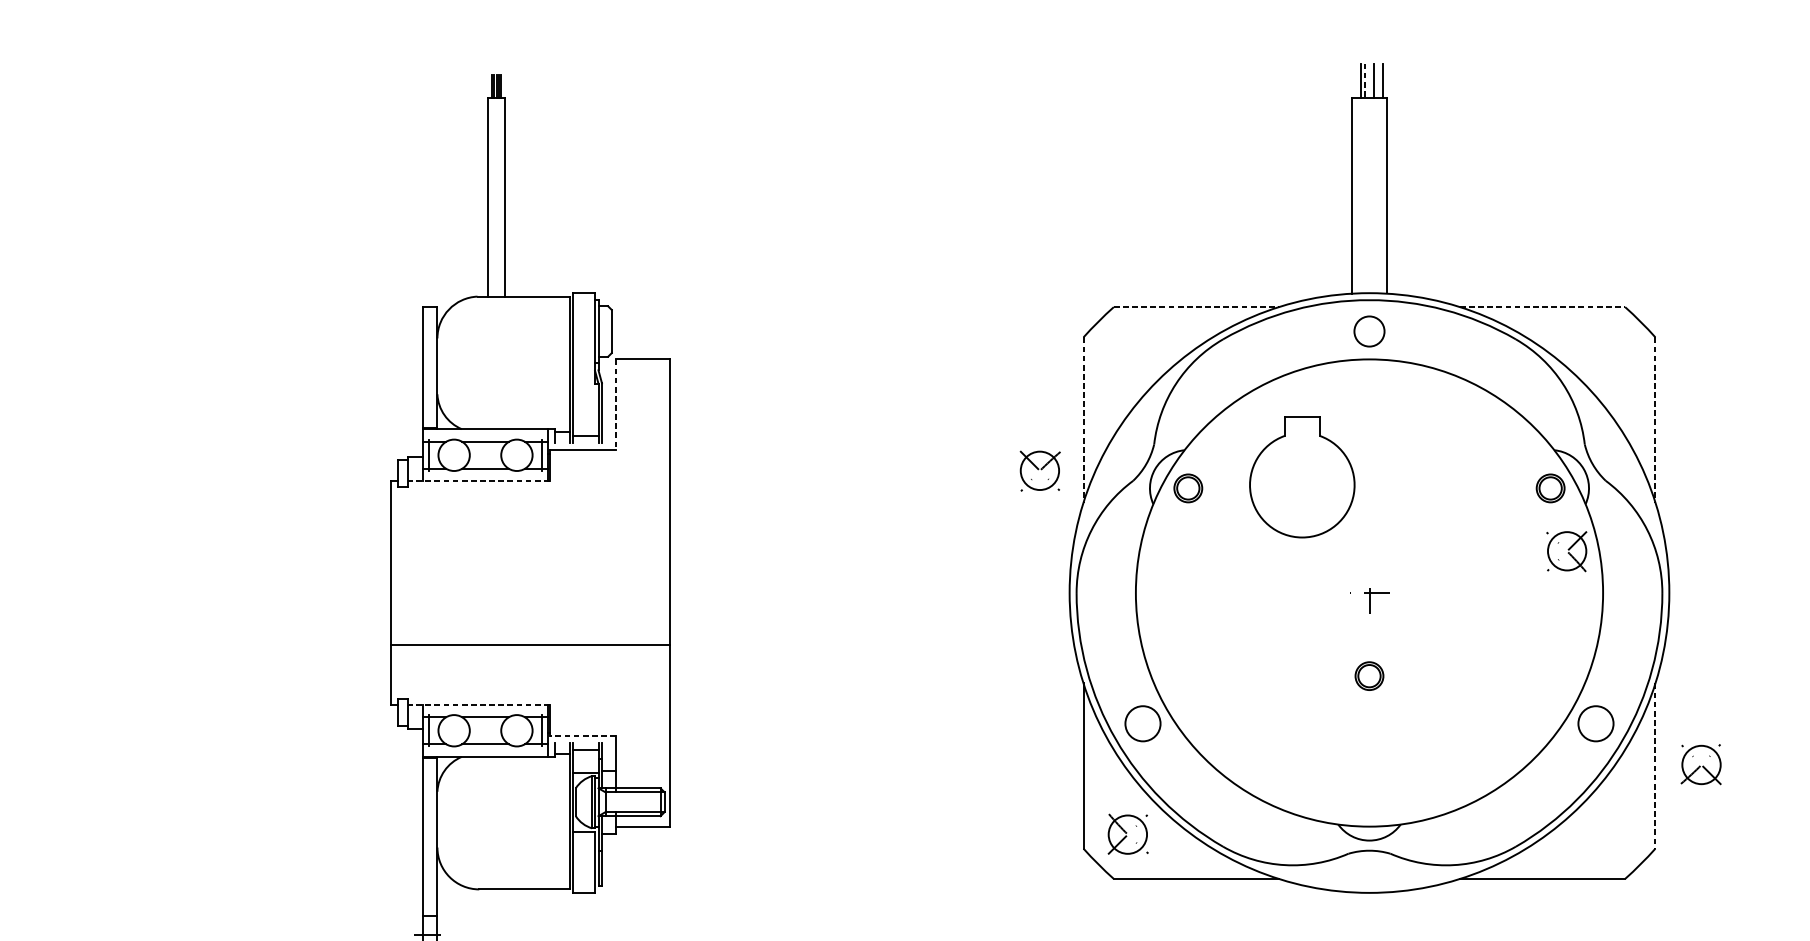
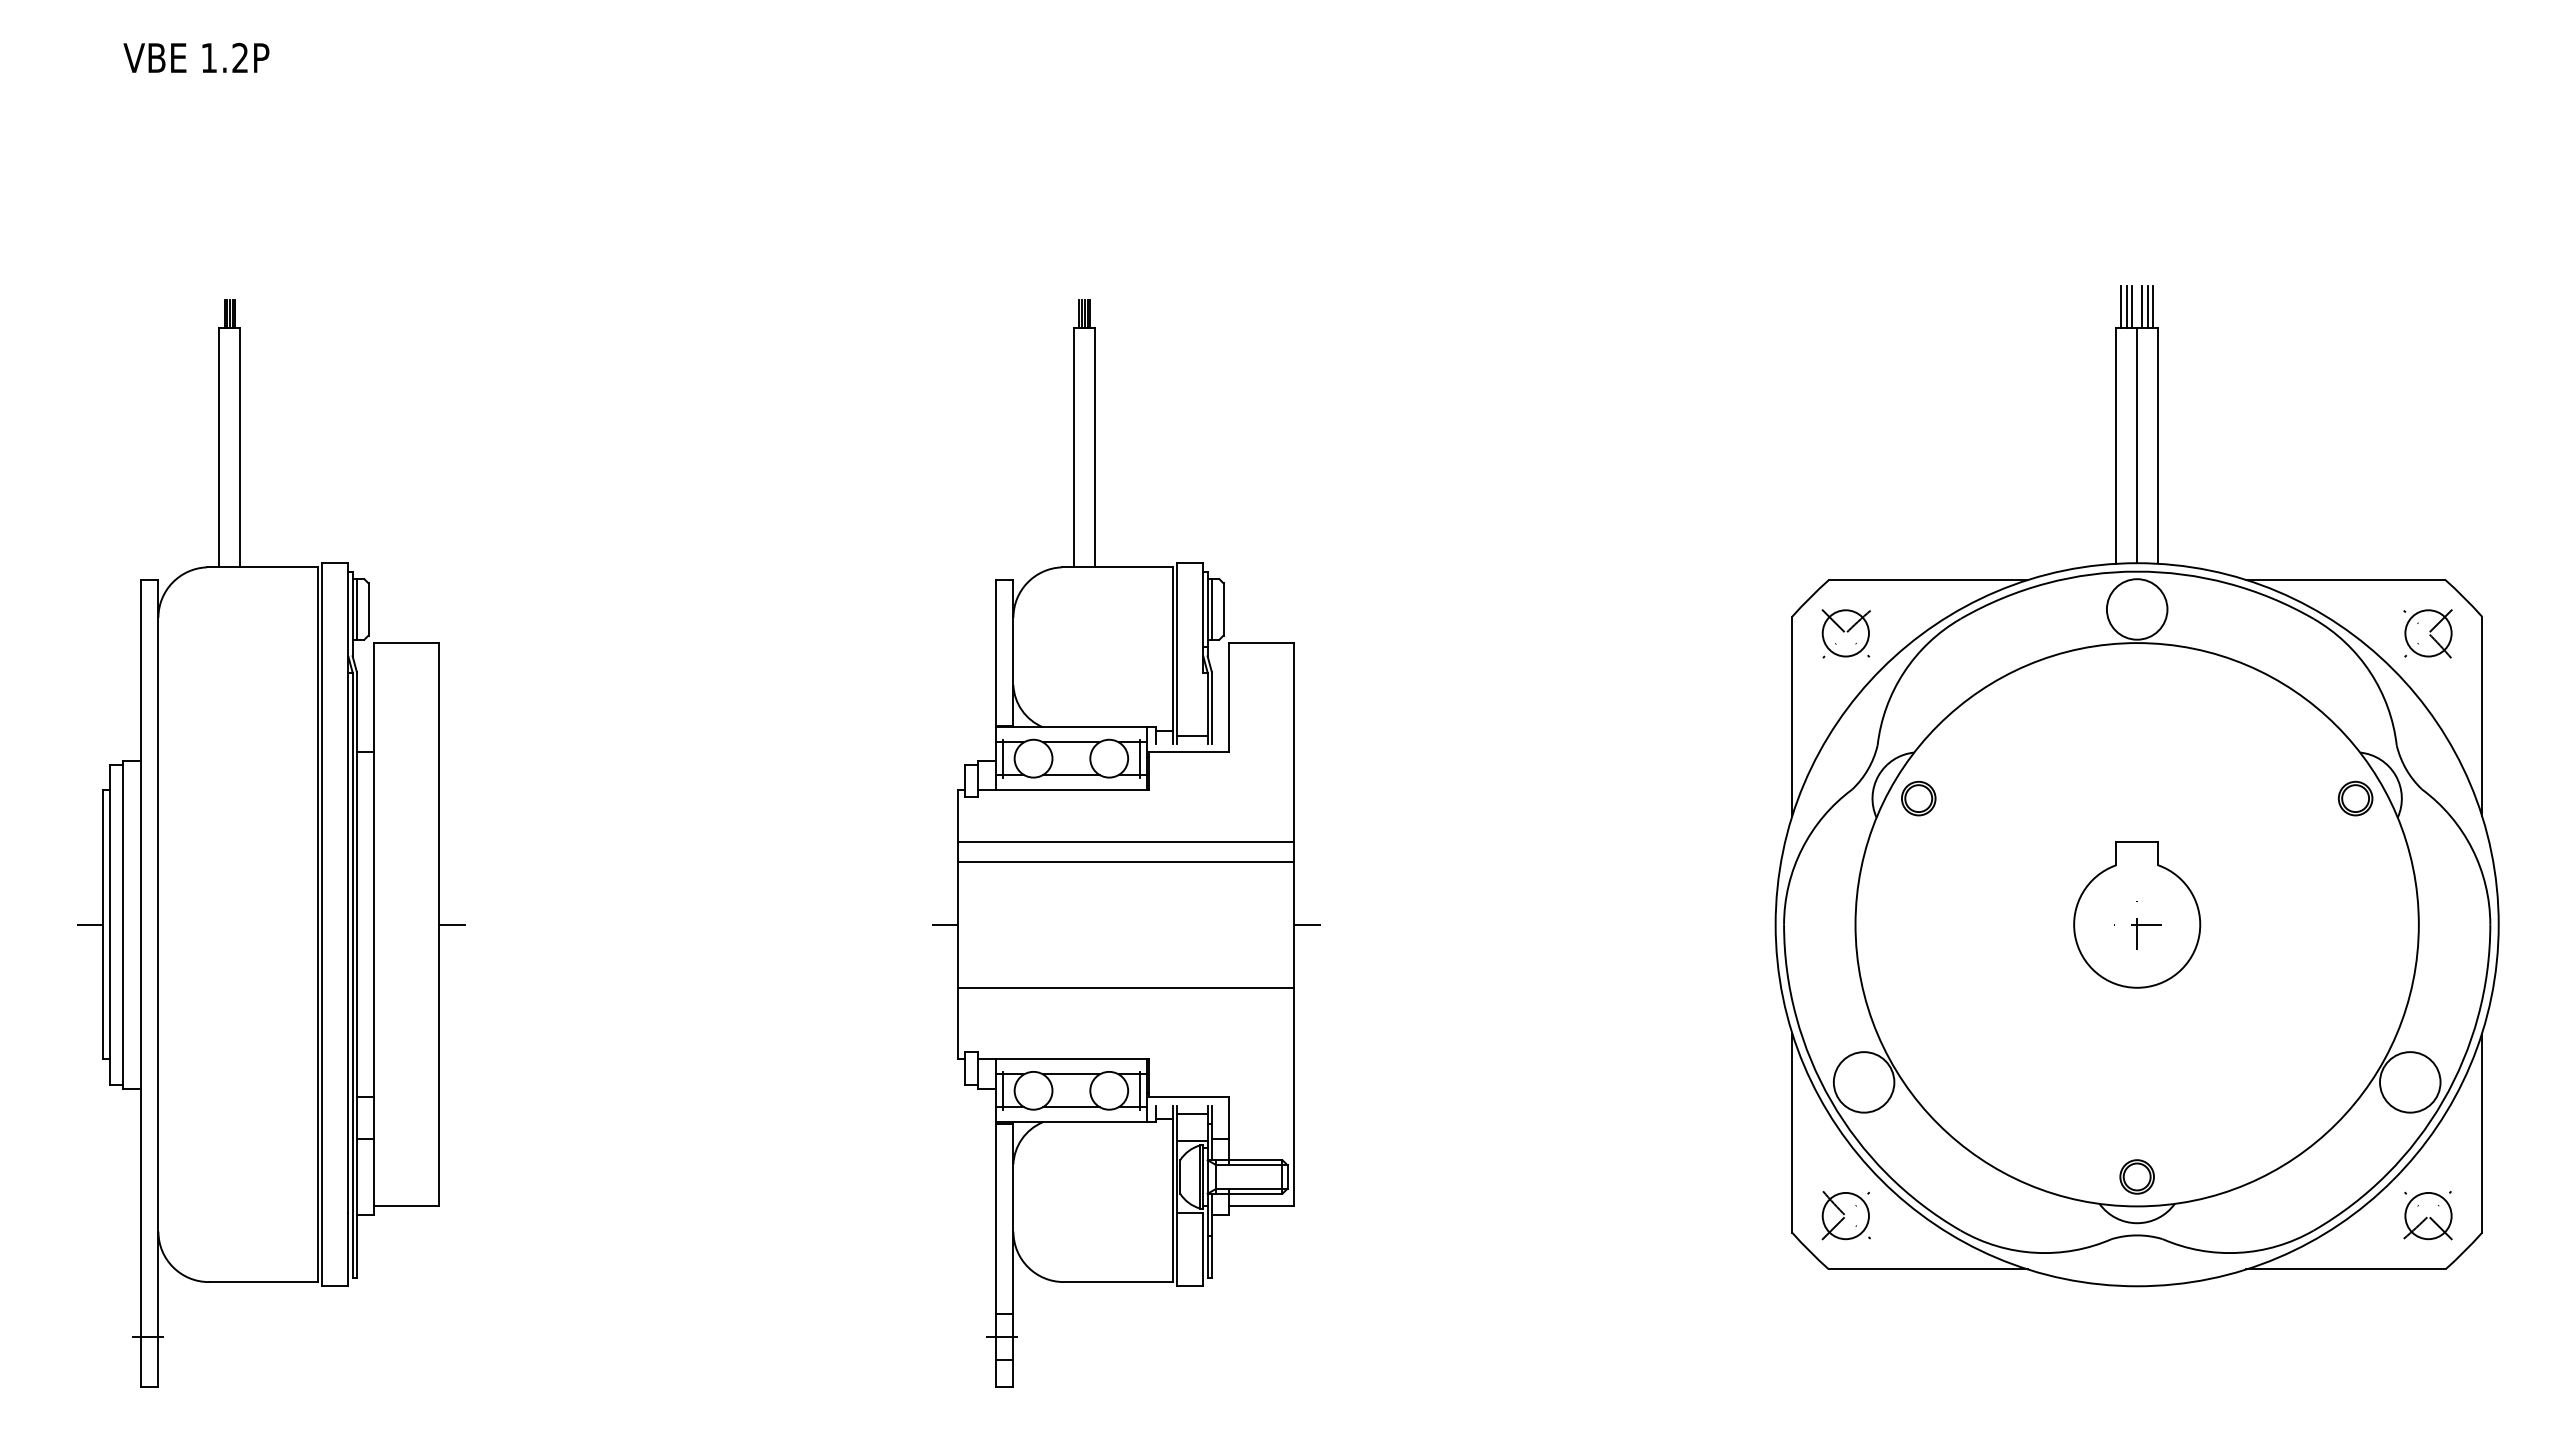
line: (1356, 81) -> (2121, 307), added
line: (1364, 81) -> (2131, 307), dashed -> solid
line: (1378, 81) -> (2147, 307), added
line: (1369, 195) -> (2137, 445), added
line: (1196, 307) -> (1928, 580), dashed -> solid
line: (1542, 307) -> (2345, 580), dashed -> solid
line: (601, 331) -> (1211, 609), added
circle: (1368, 331) -> (2136, 609), size x1.67
line: (615, 404) -> (1228, 697), dashed -> solid
line: (1083, 420) -> (1792, 716), dashed -> solid
line: (1655, 420) -> (2481, 716), dashed -> solid
part: (1039, 470) -> (1845, 633), moved
part: (1302, 476) -> (2137, 914), moved
line: (478, 481) -> (1062, 790), dashed -> solid
line: (530, 524) -> (1125, 842), added
line: (530, 540) -> (1125, 861), added
part: (1566, 551) -> (2427, 633), moved
line: (380, 592) -> (944, 924), added
line: (681, 592) -> (1307, 924), added
part: (1368, 675) -> (2136, 1176), moved
line: (478, 704) -> (1062, 1059), dashed -> solid
circle: (1142, 723) -> (1863, 1082), size x1.43
circle: (1596, 723) -> (2410, 1082), size x1.43
line: (582, 736) -> (1188, 1097), dashed -> solid
part: (1700, 764) -> (2427, 1215), moved
line: (1655, 766) -> (2481, 1133), dashed -> solid

